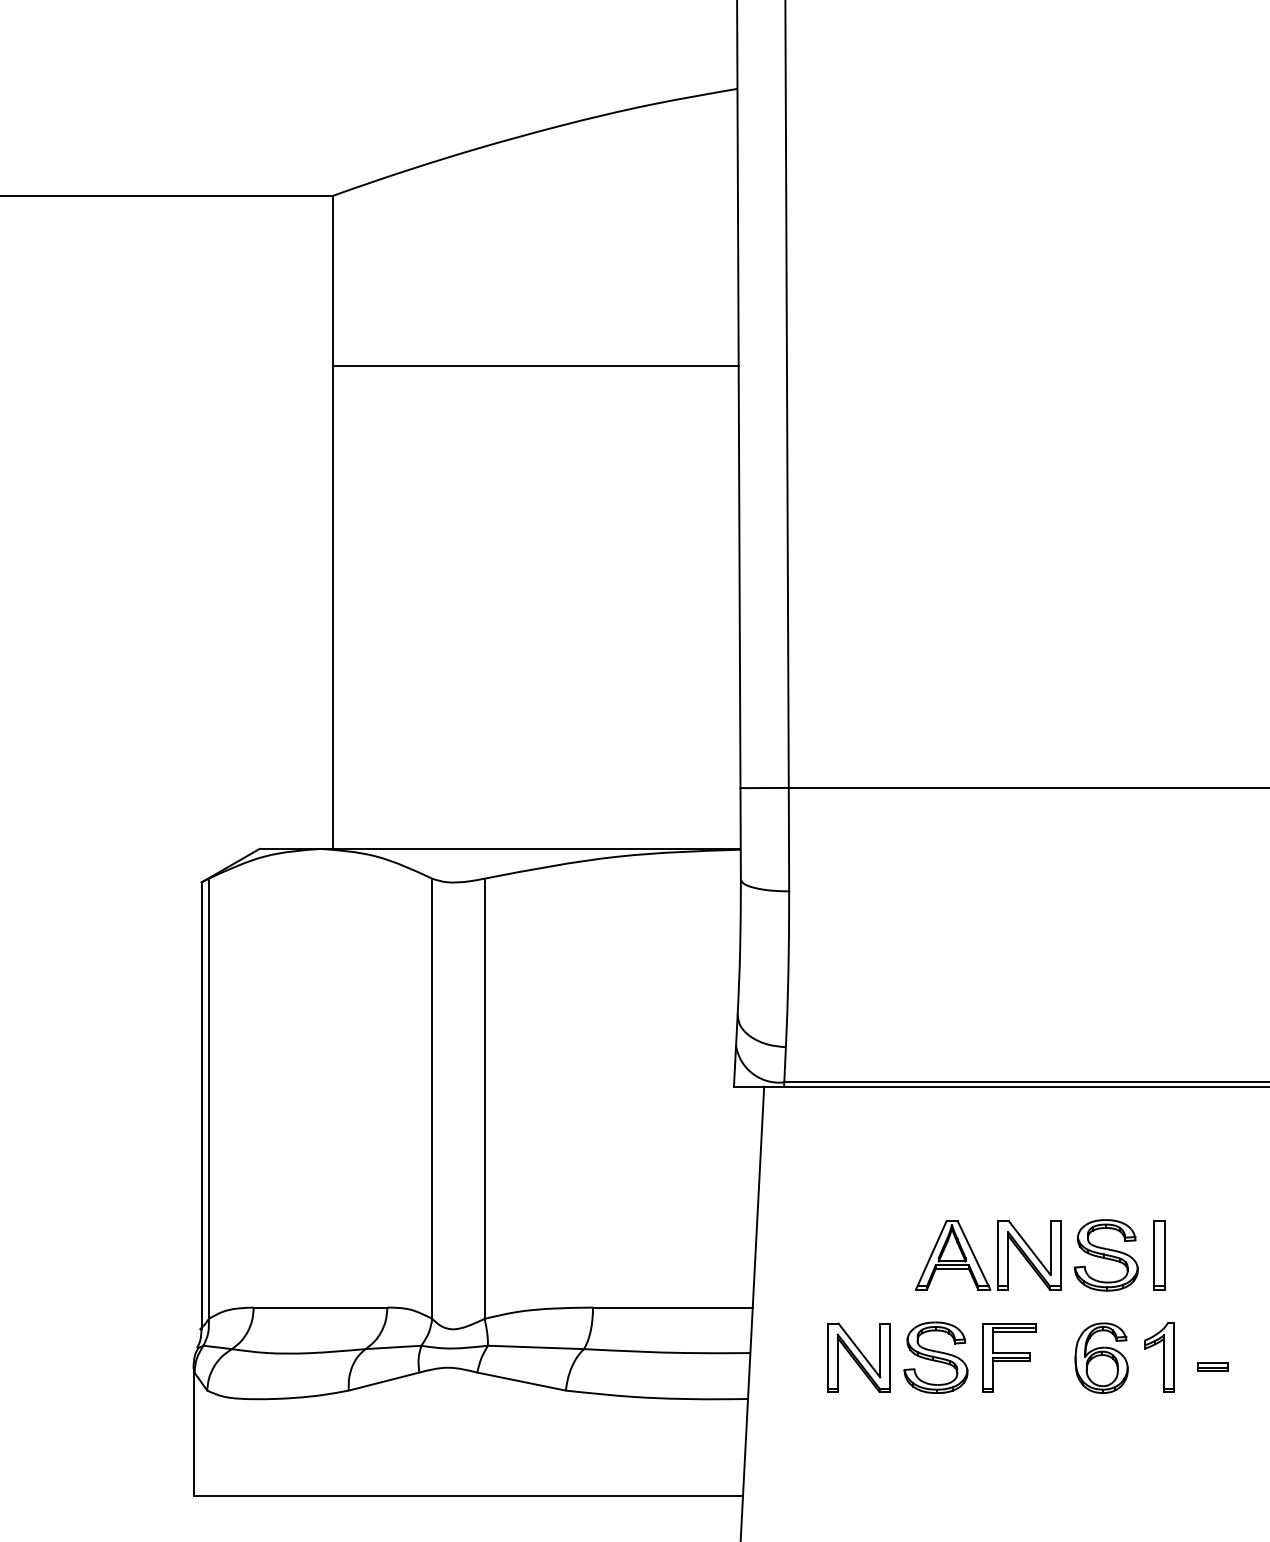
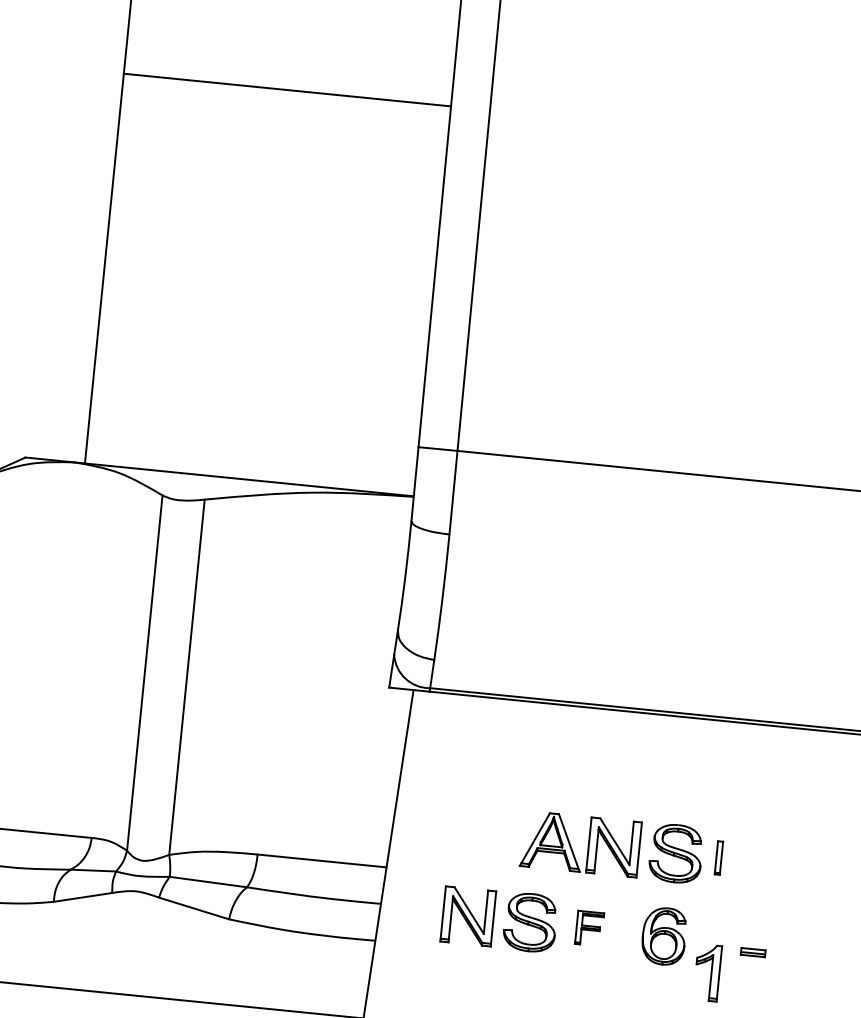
part: (1159, 1255) -> (719, 858), size x0.6
part: (1009, 1357) -> (589, 928), size x0.6
part: (1159, 1357) -> (707, 972), moved

